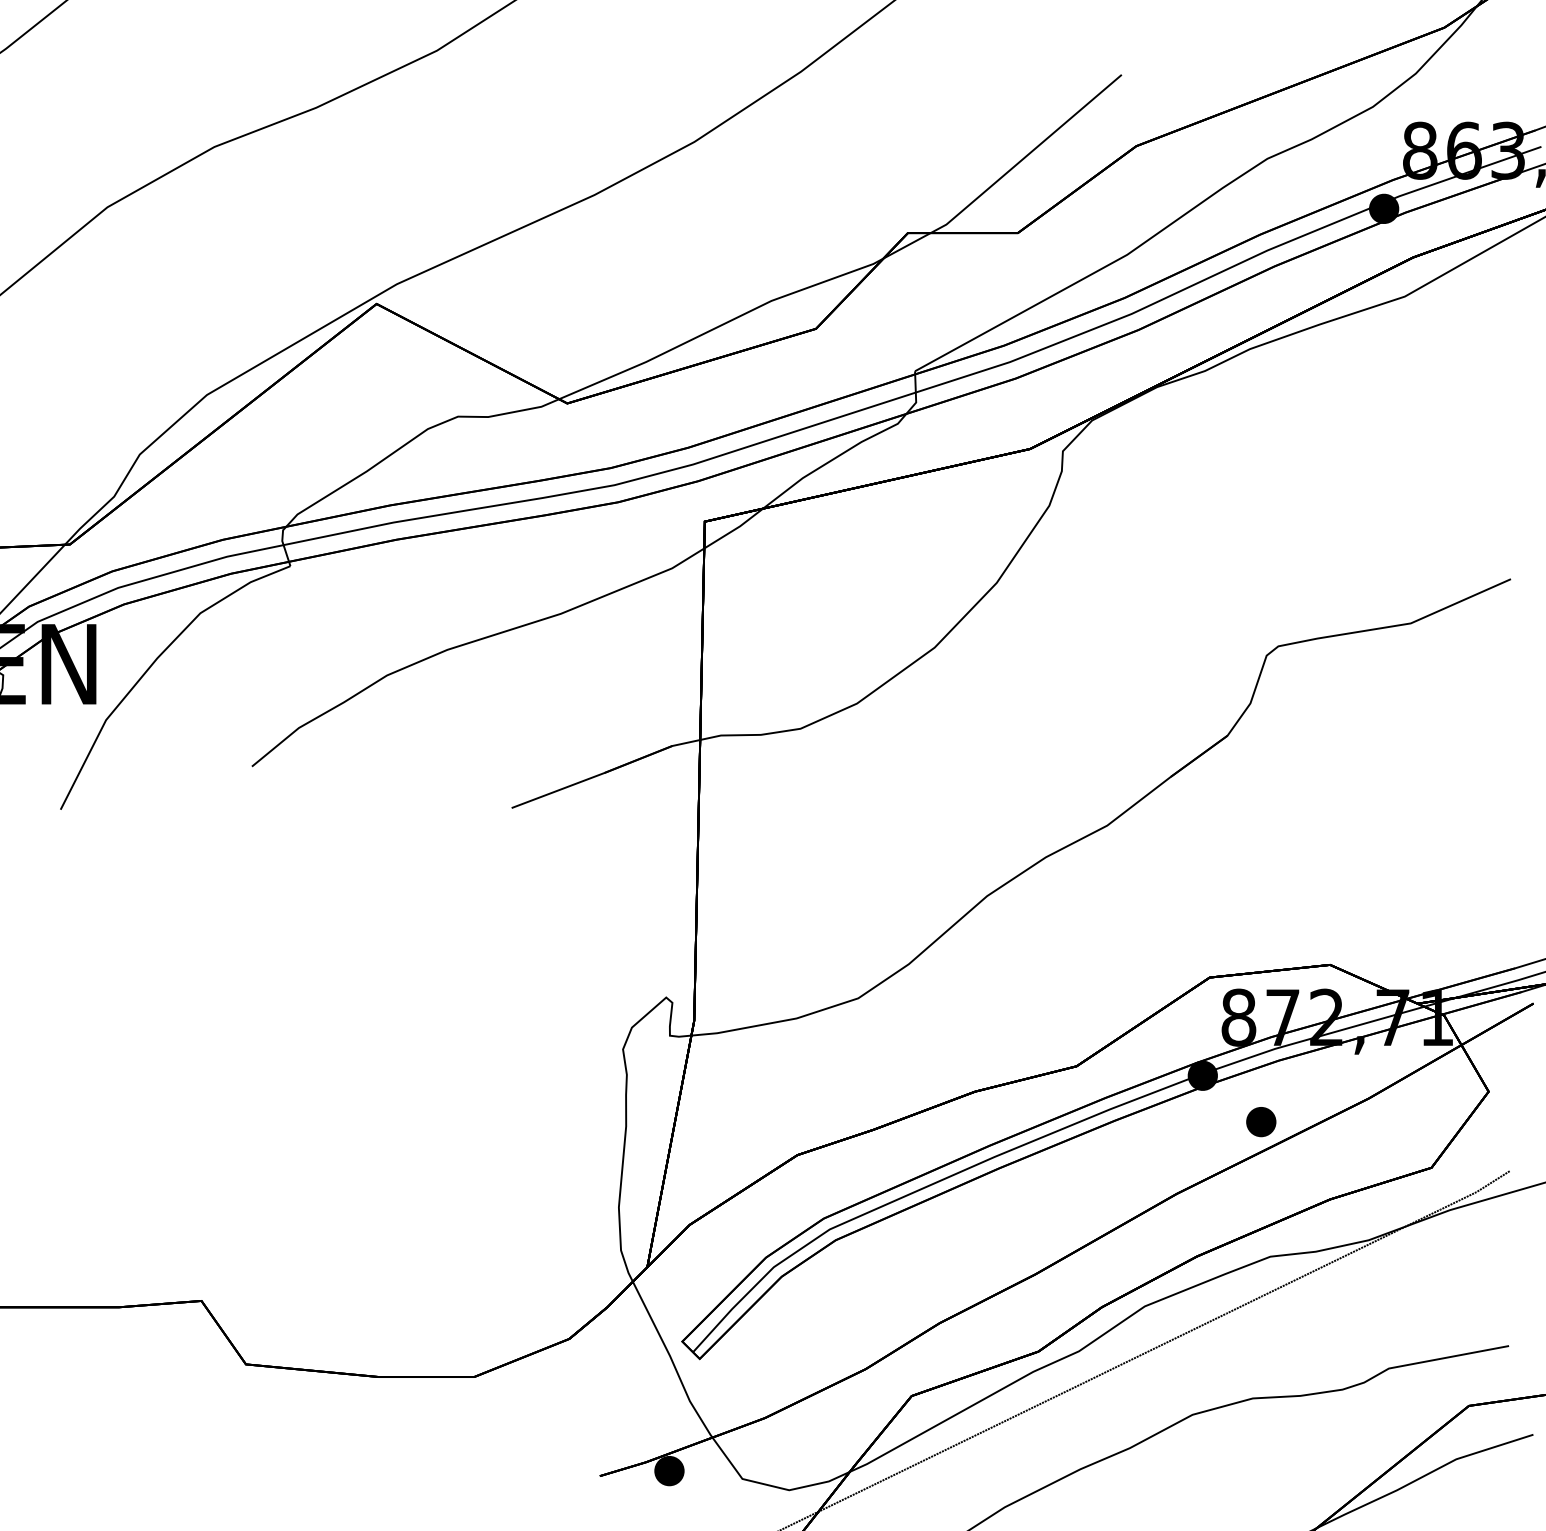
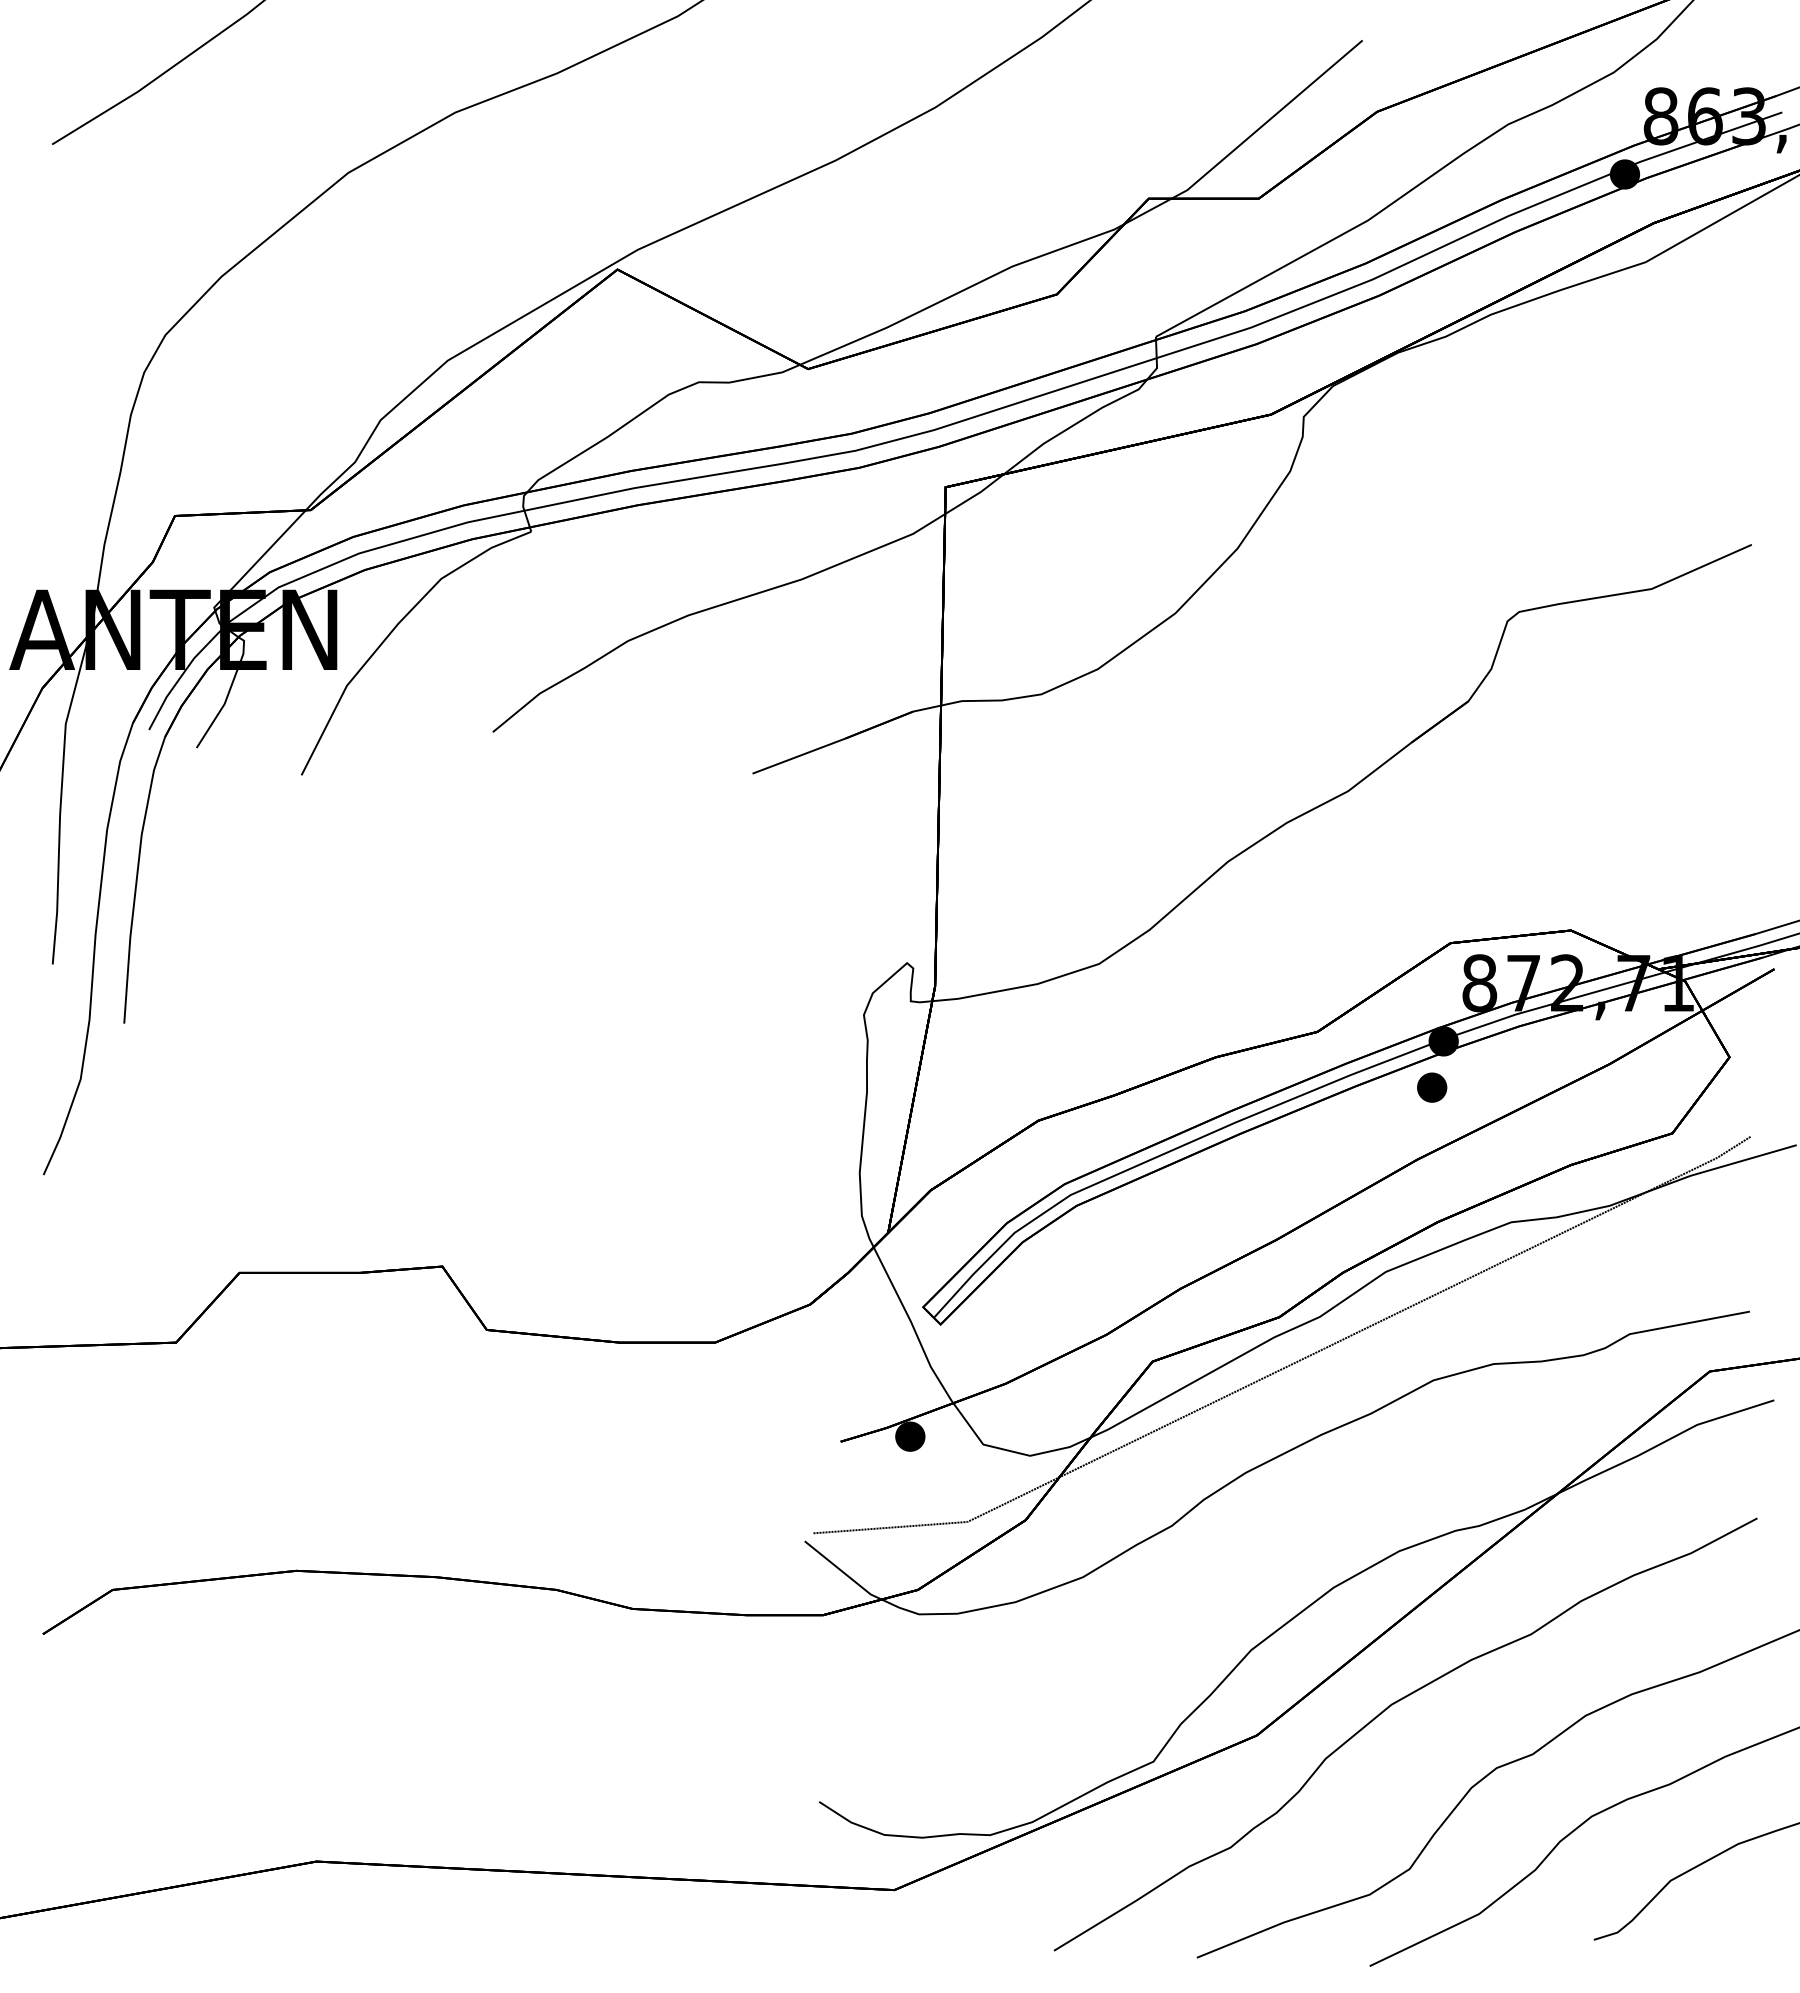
part: (1261, 1121) -> (1432, 1087), moved

